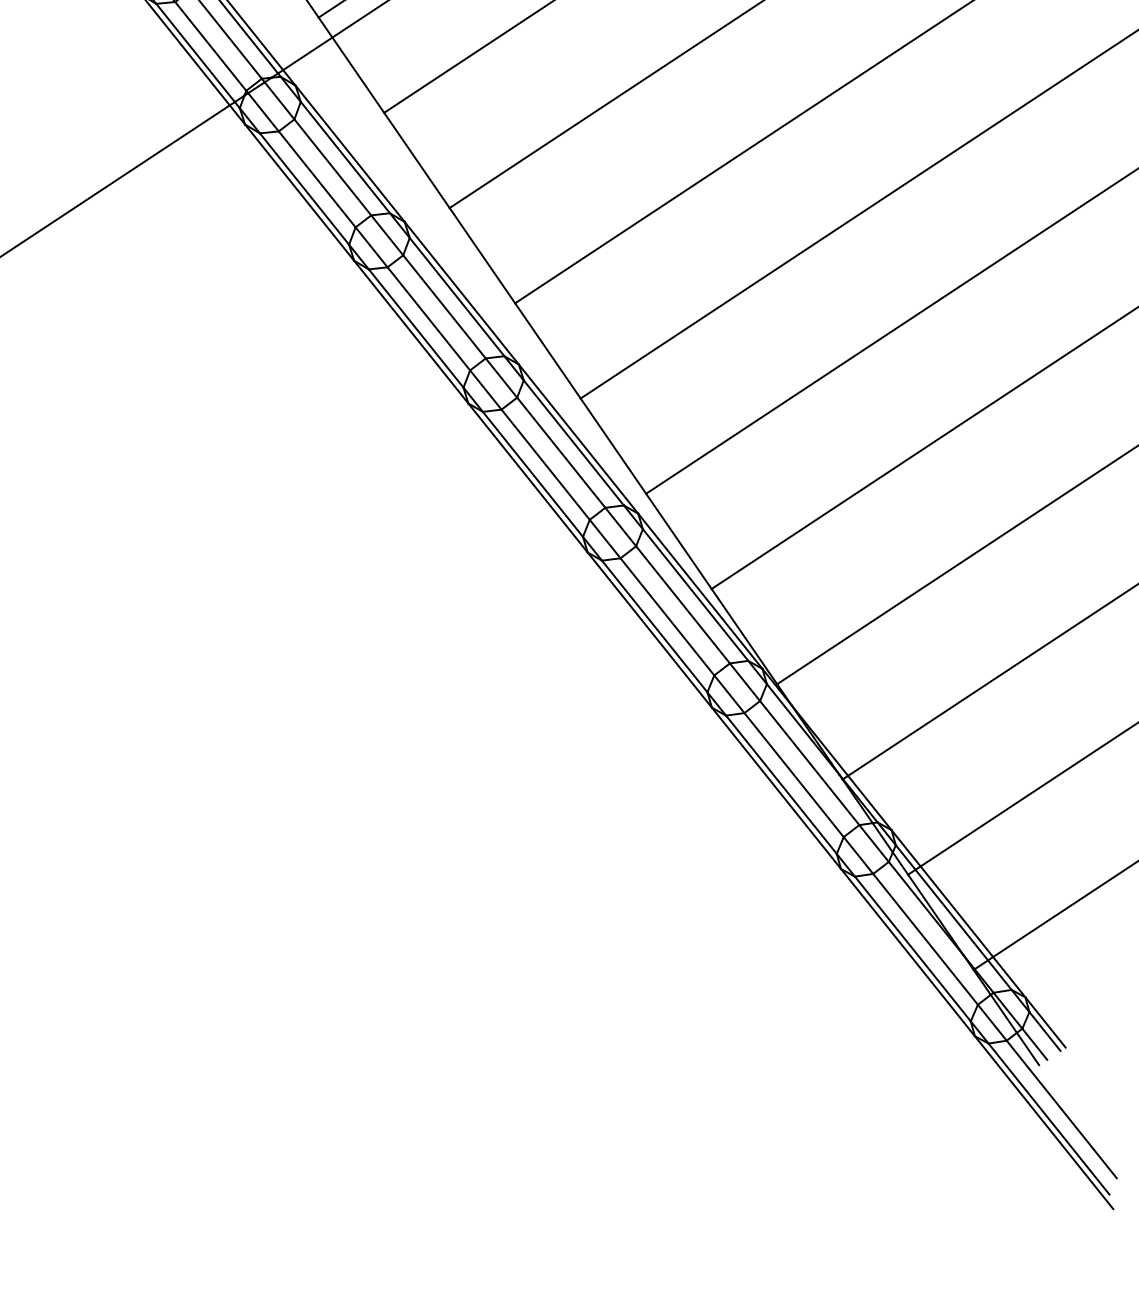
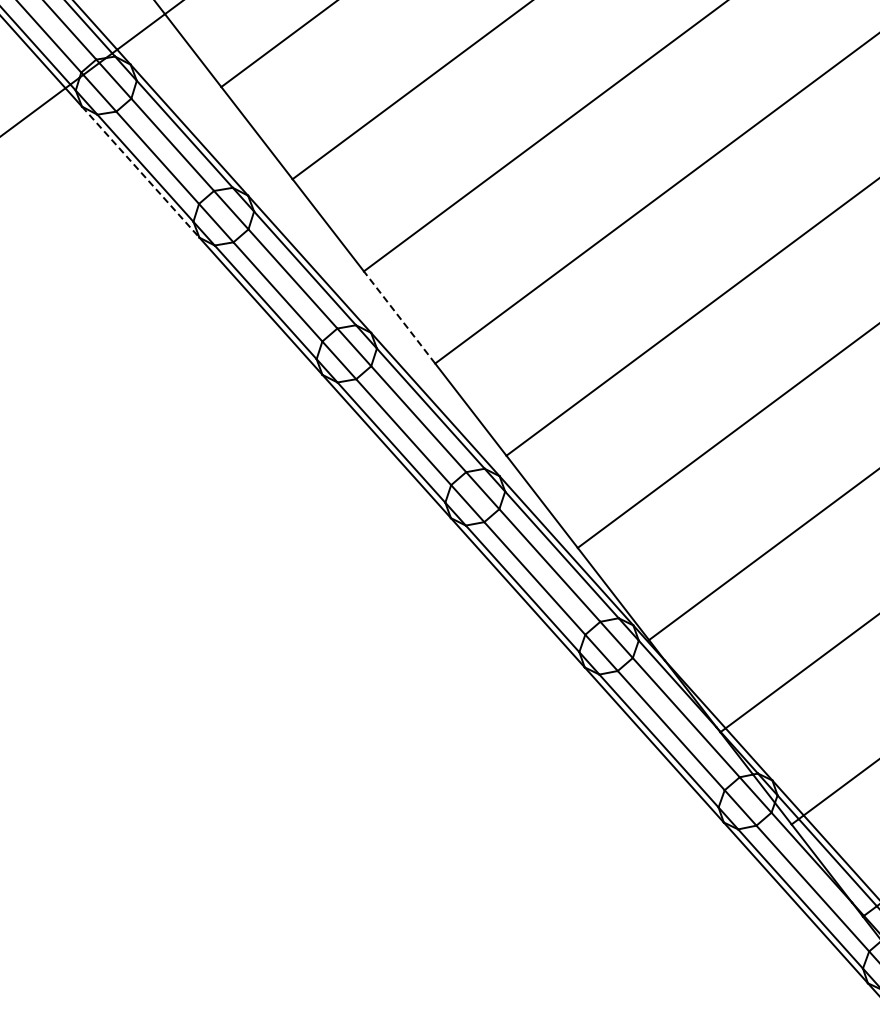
line: (299, 193) -> (140, 172), solid -> dashed
line: (547, 350) -> (399, 317), solid -> dashed

